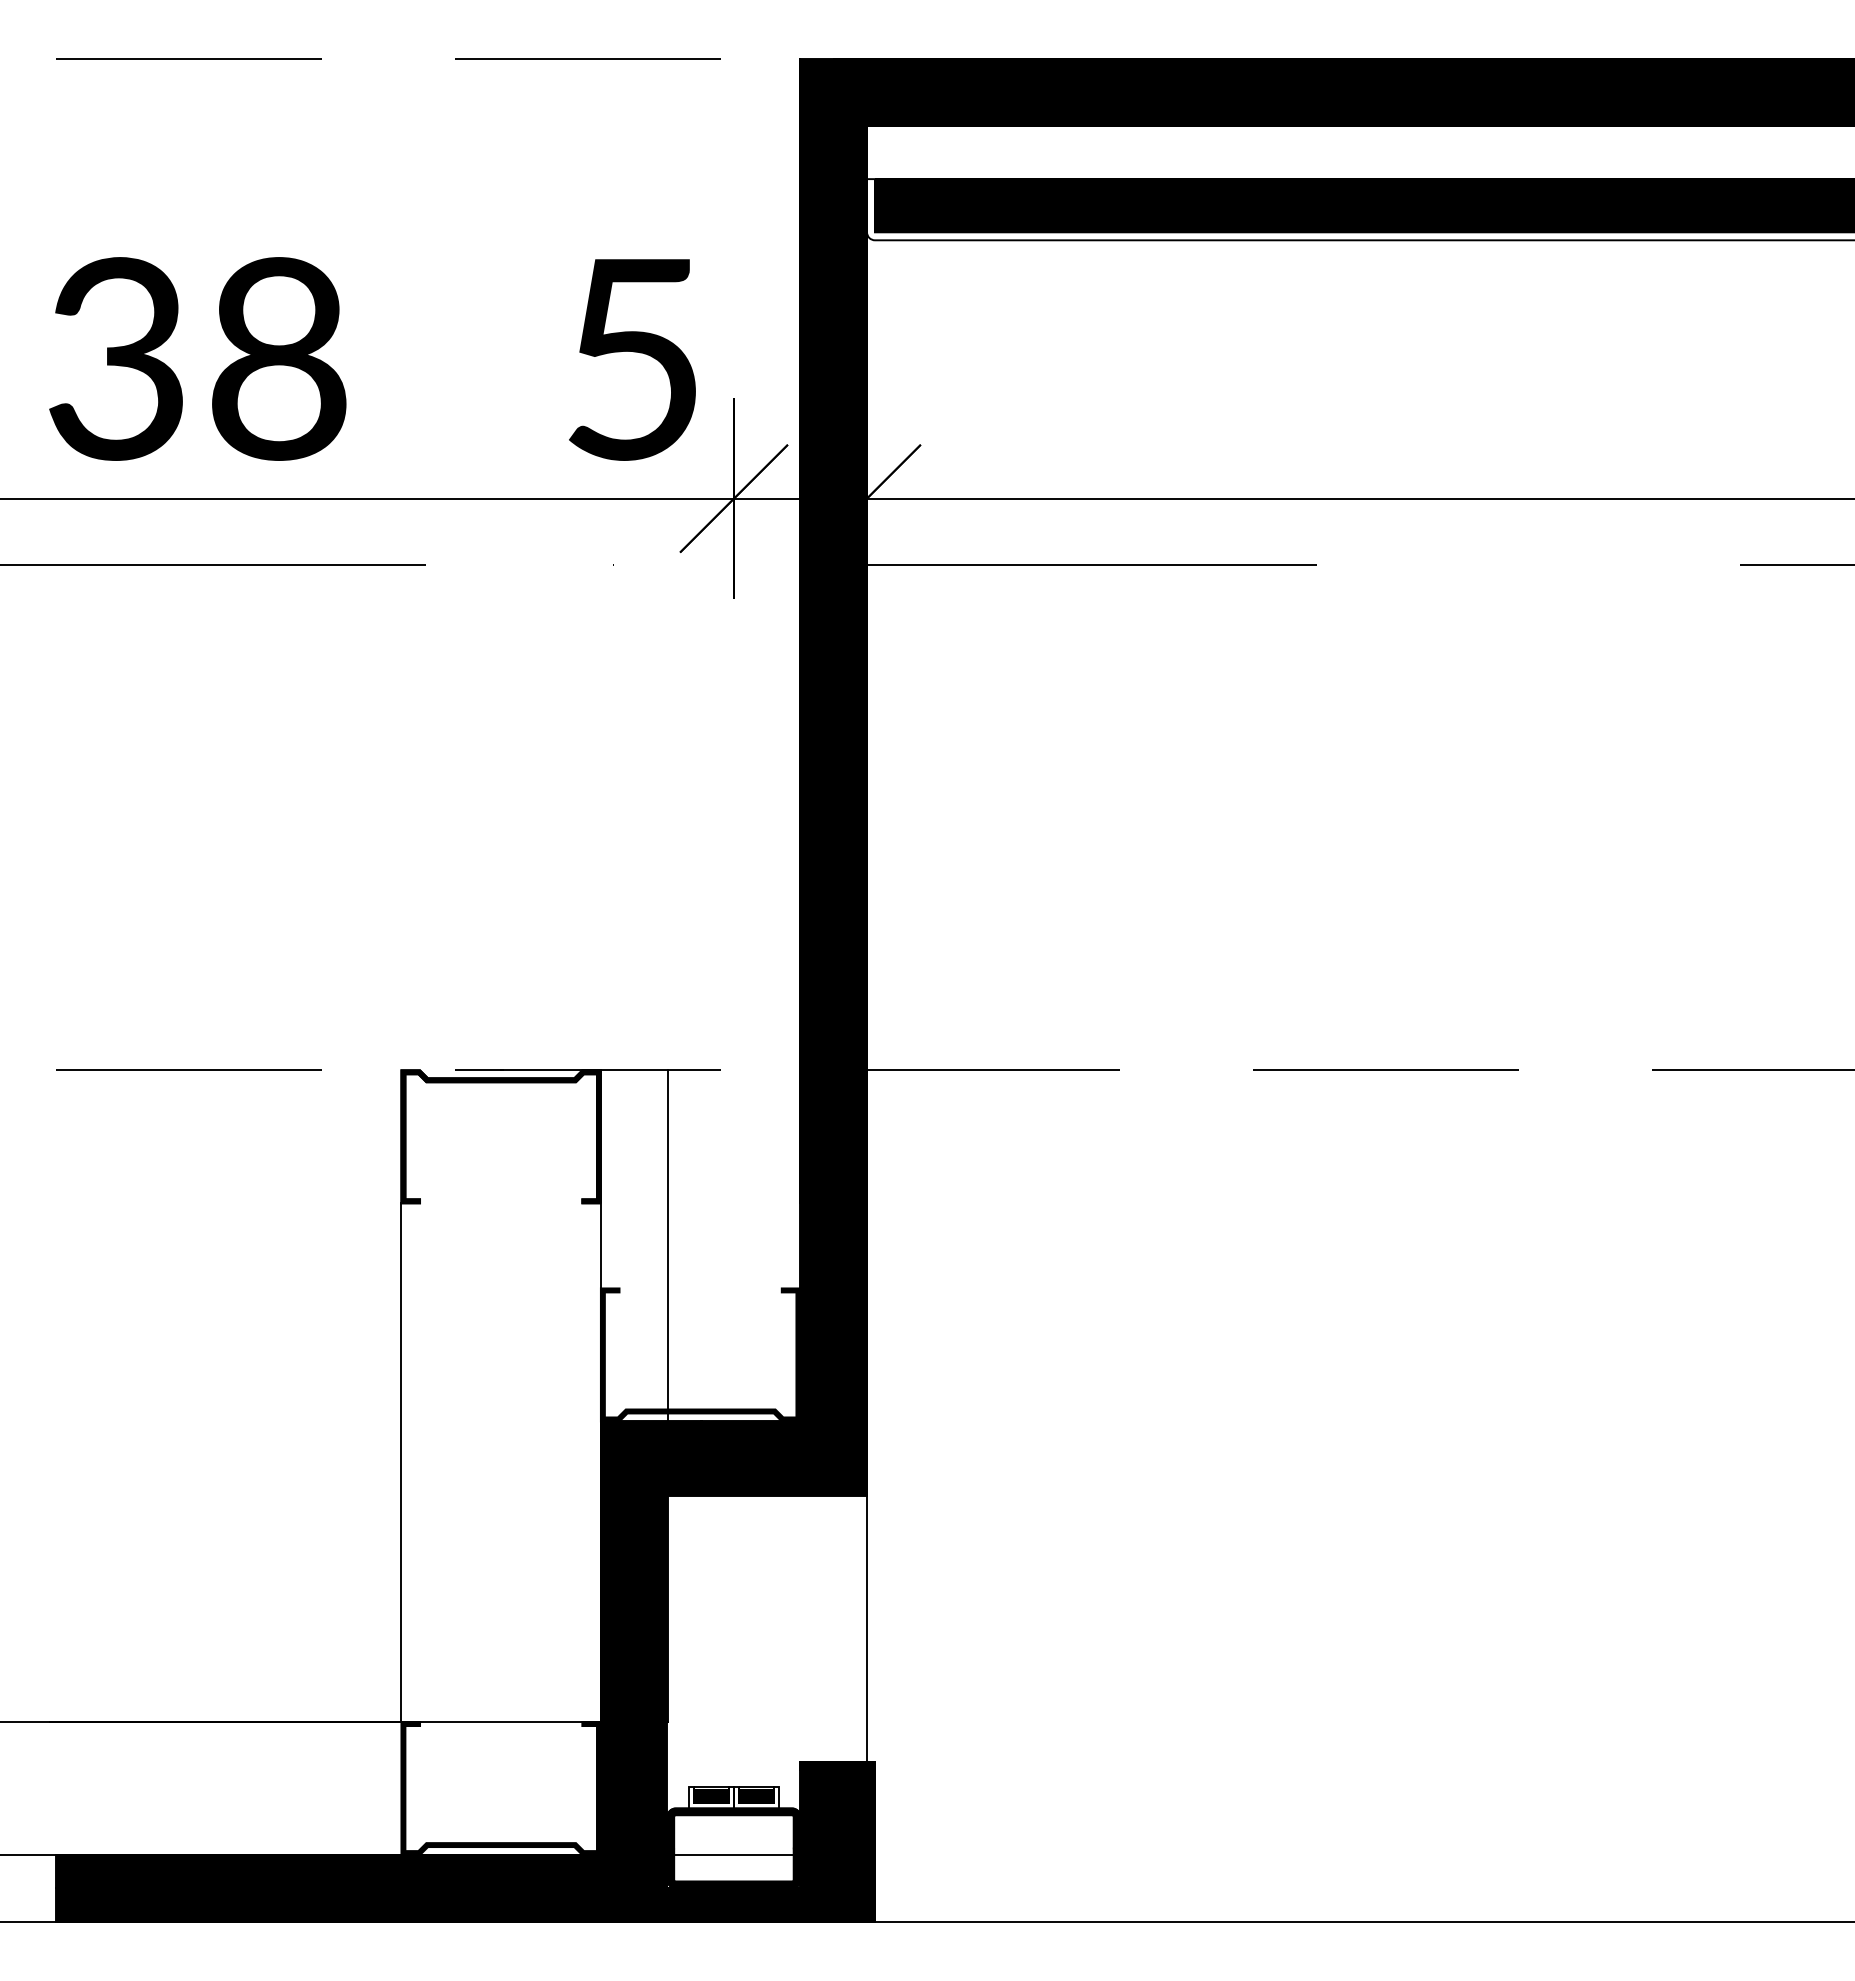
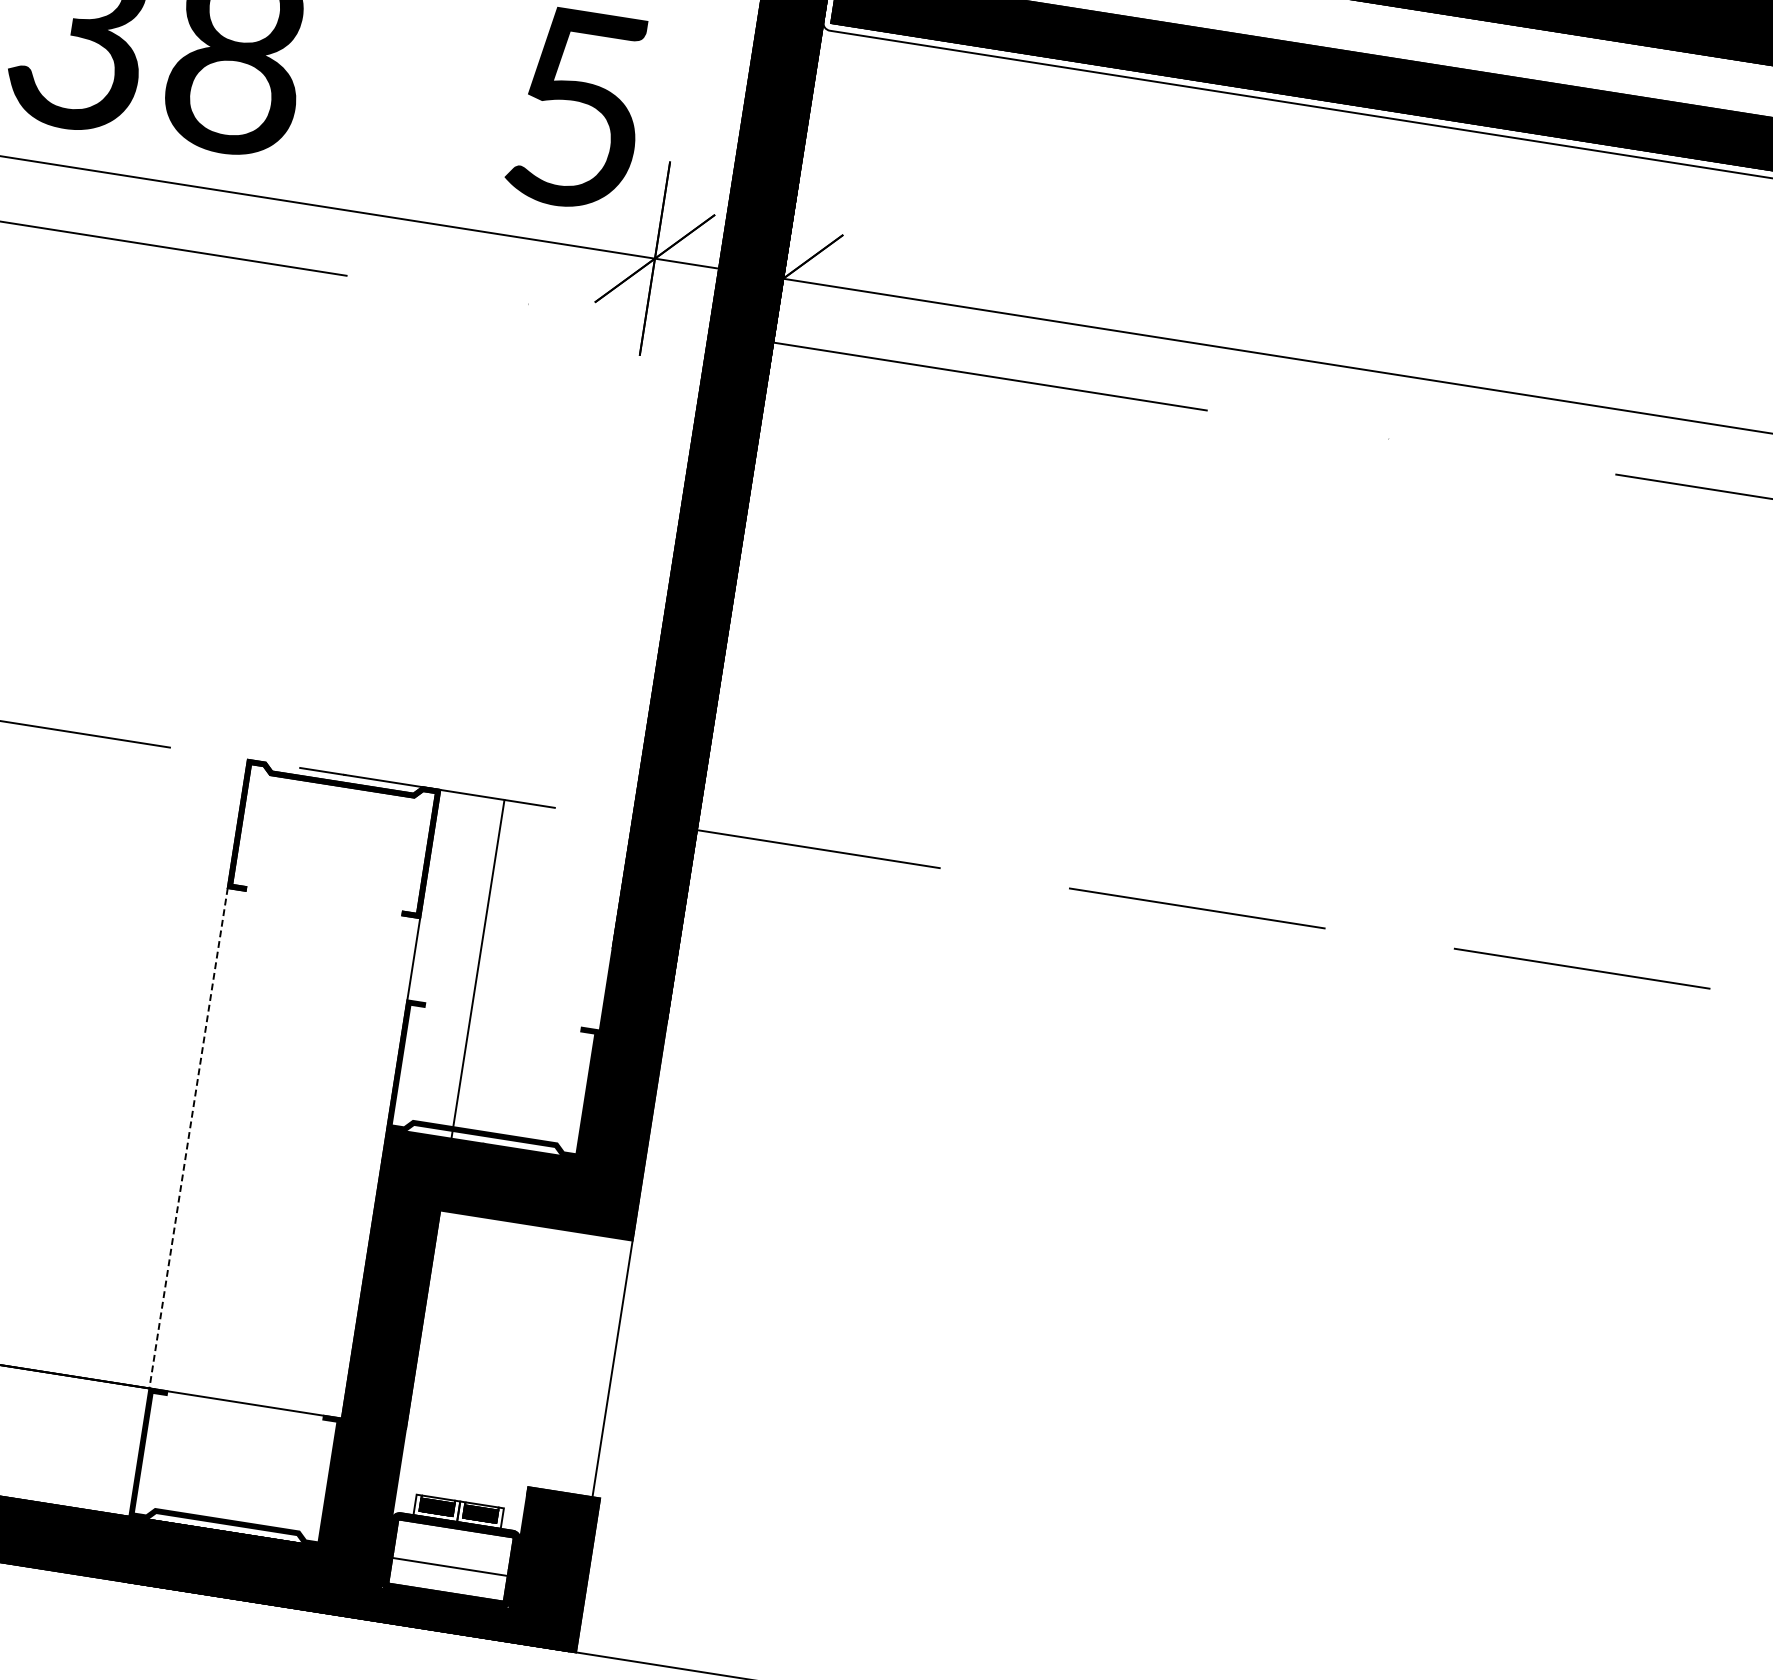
line: (401, 1463) -> (188, 1139), solid -> dashed

